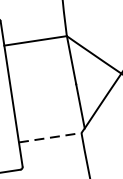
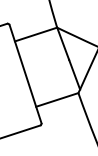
line: (50, 137) -> (57, 99), dashed -> solid

